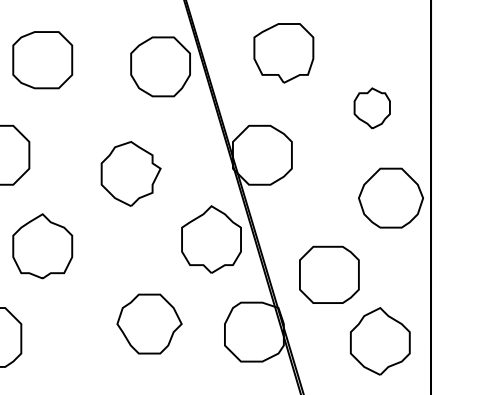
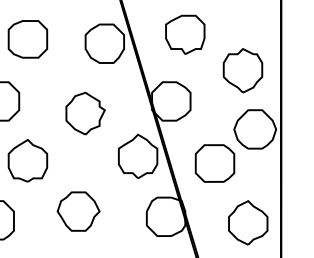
part: (371, 107) -> (242, 70), size x1.67
part: (328, 274) -> (214, 163), moved
part: (149, 323) -> (78, 211), moved

